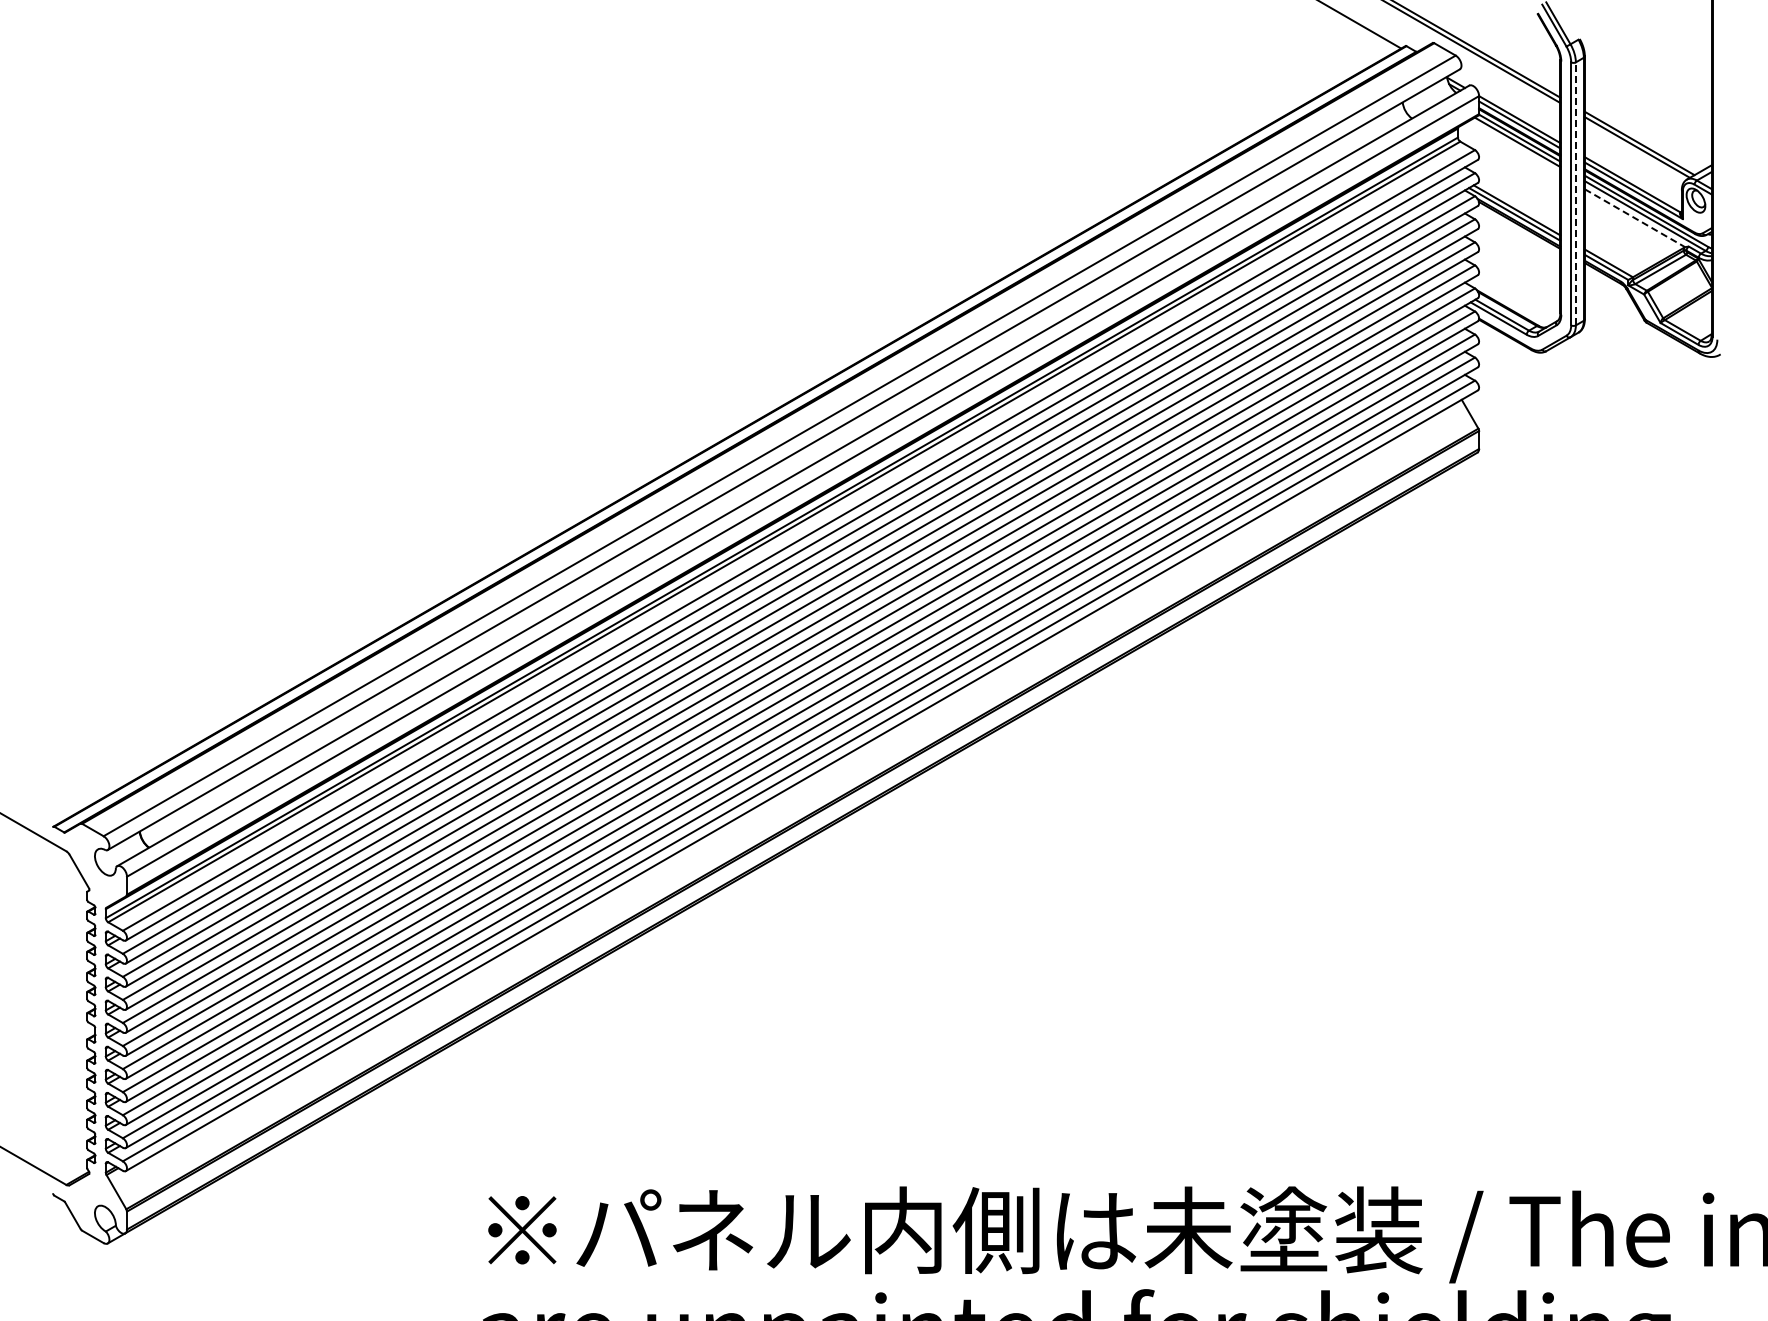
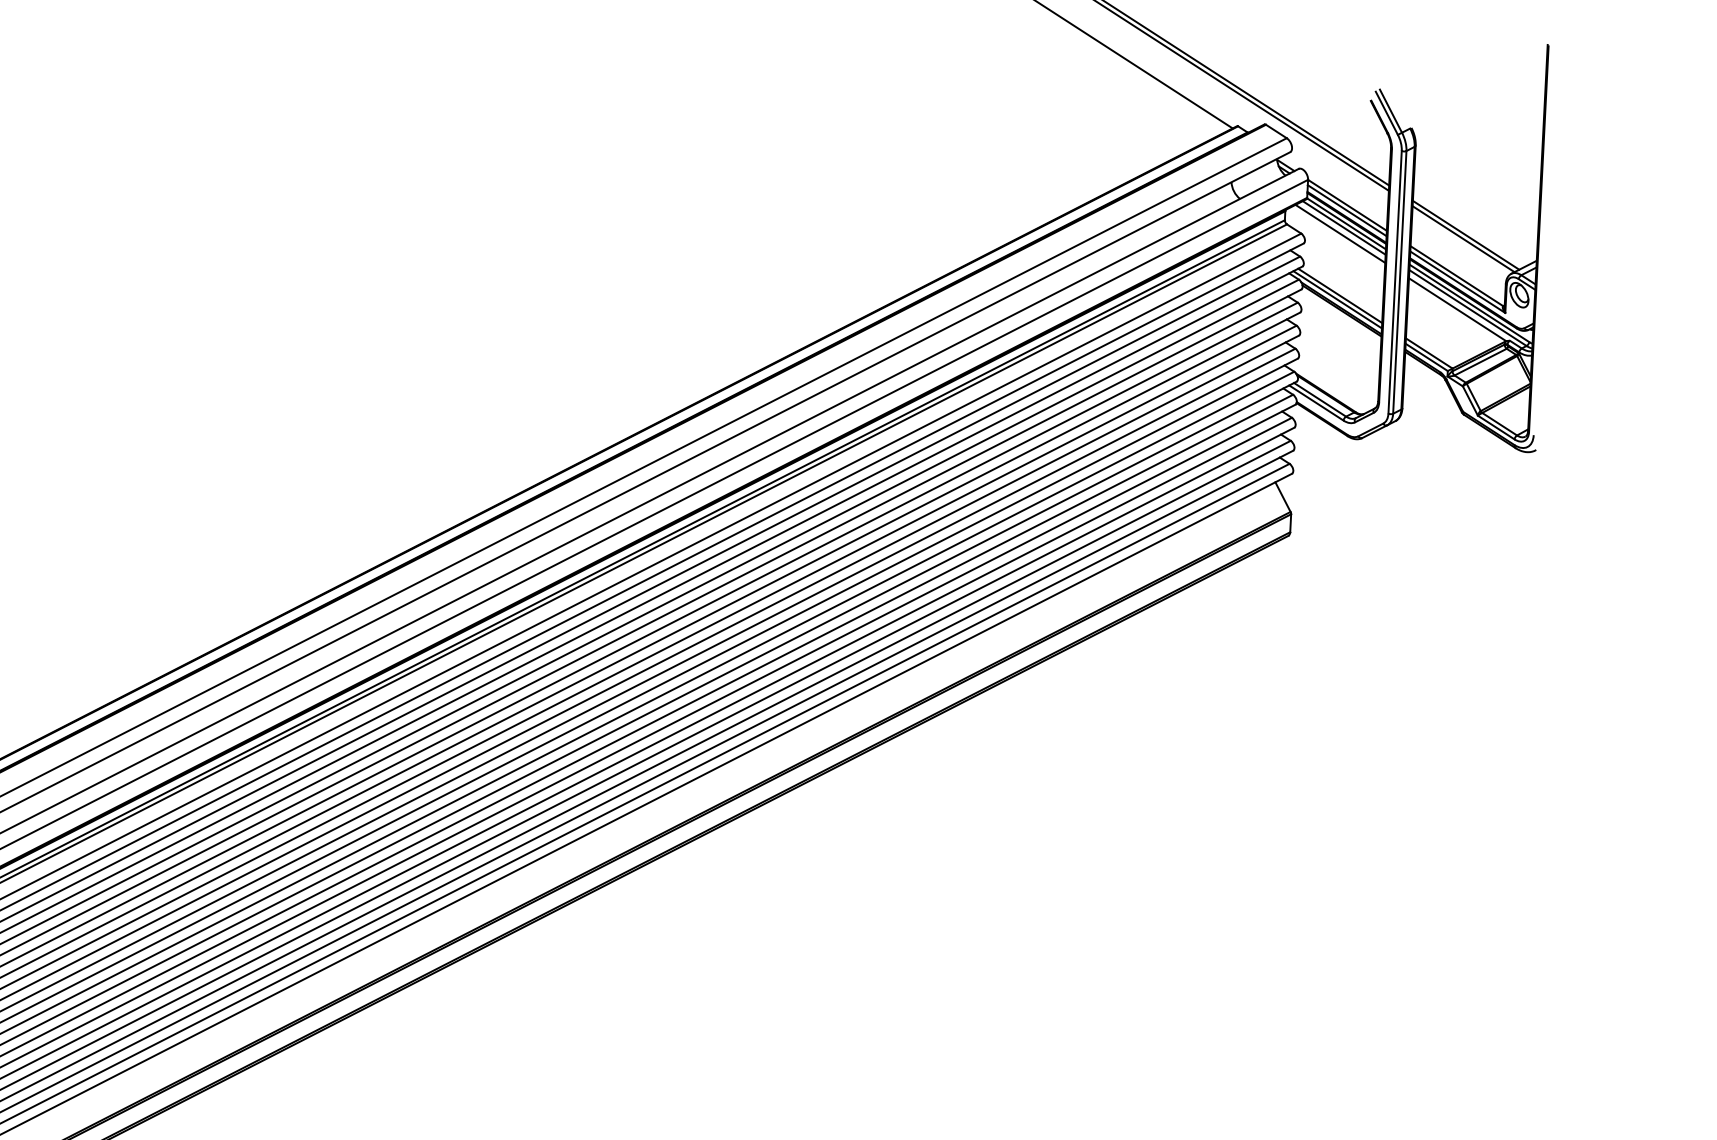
line: (1513, 148) -> (1339, 233), added
line: (1575, 193) -> (1399, 282), dashed -> solid
line: (1635, 218) -> (1458, 310), dashed -> solid

